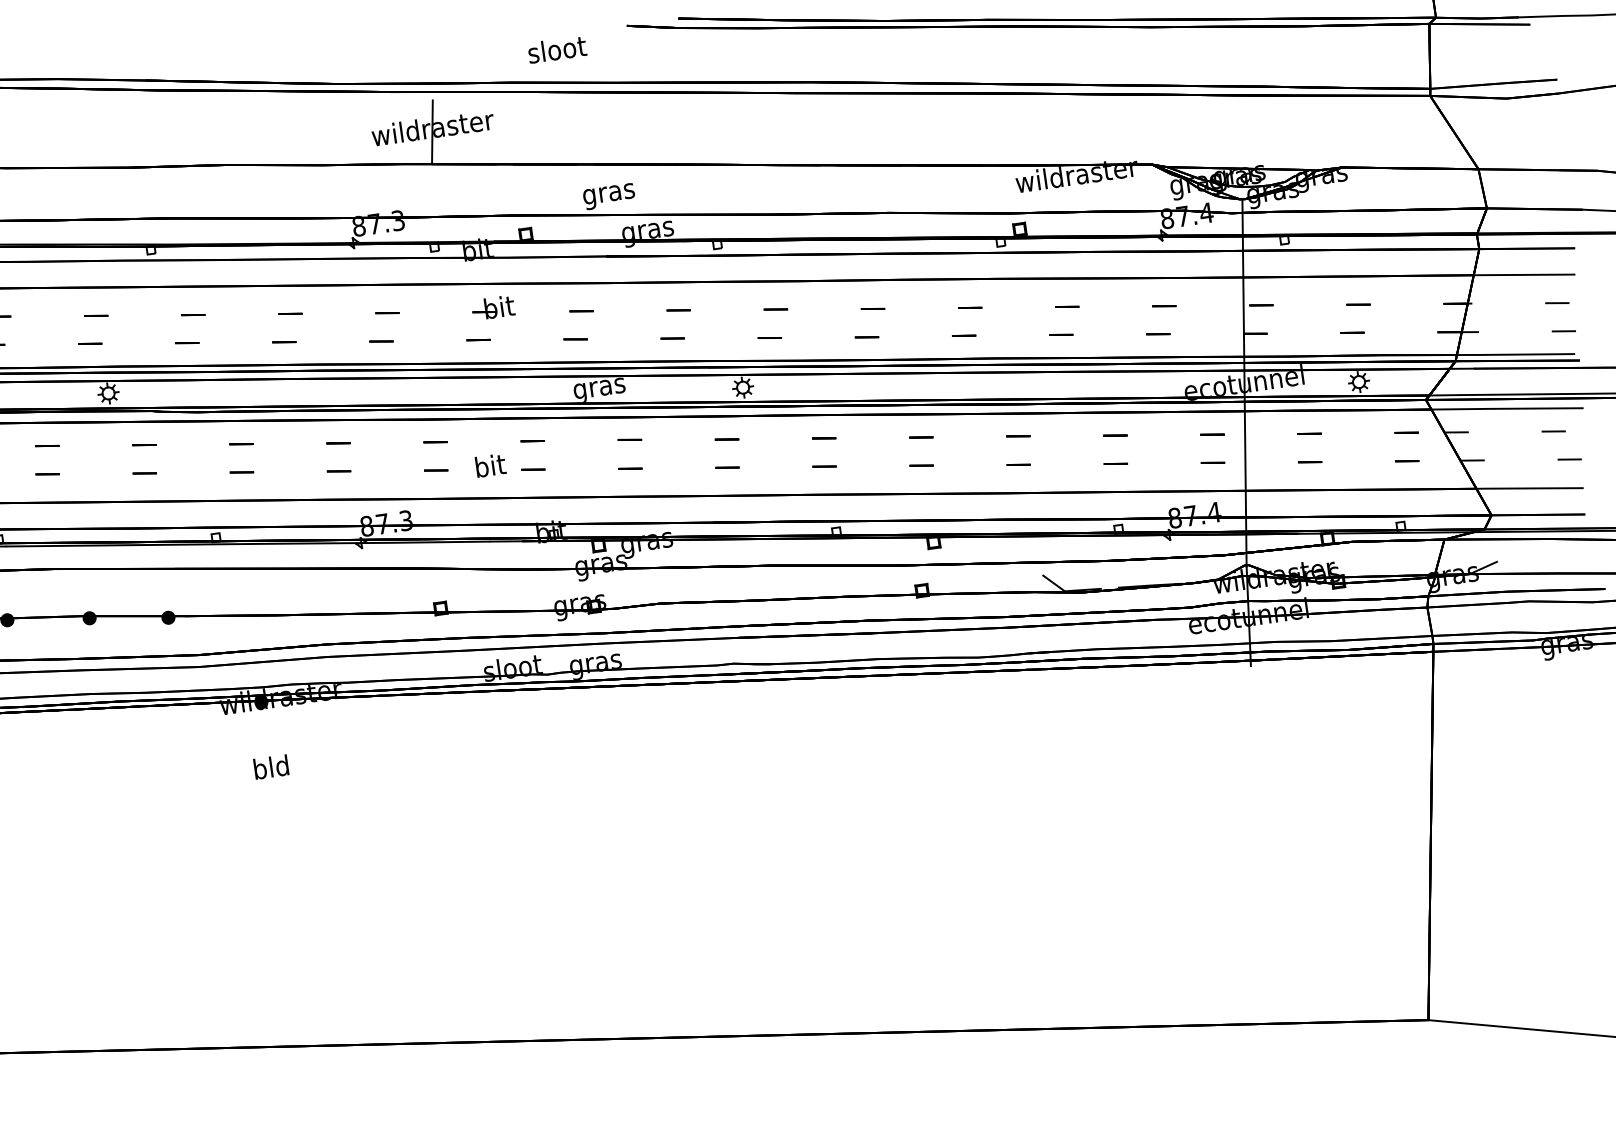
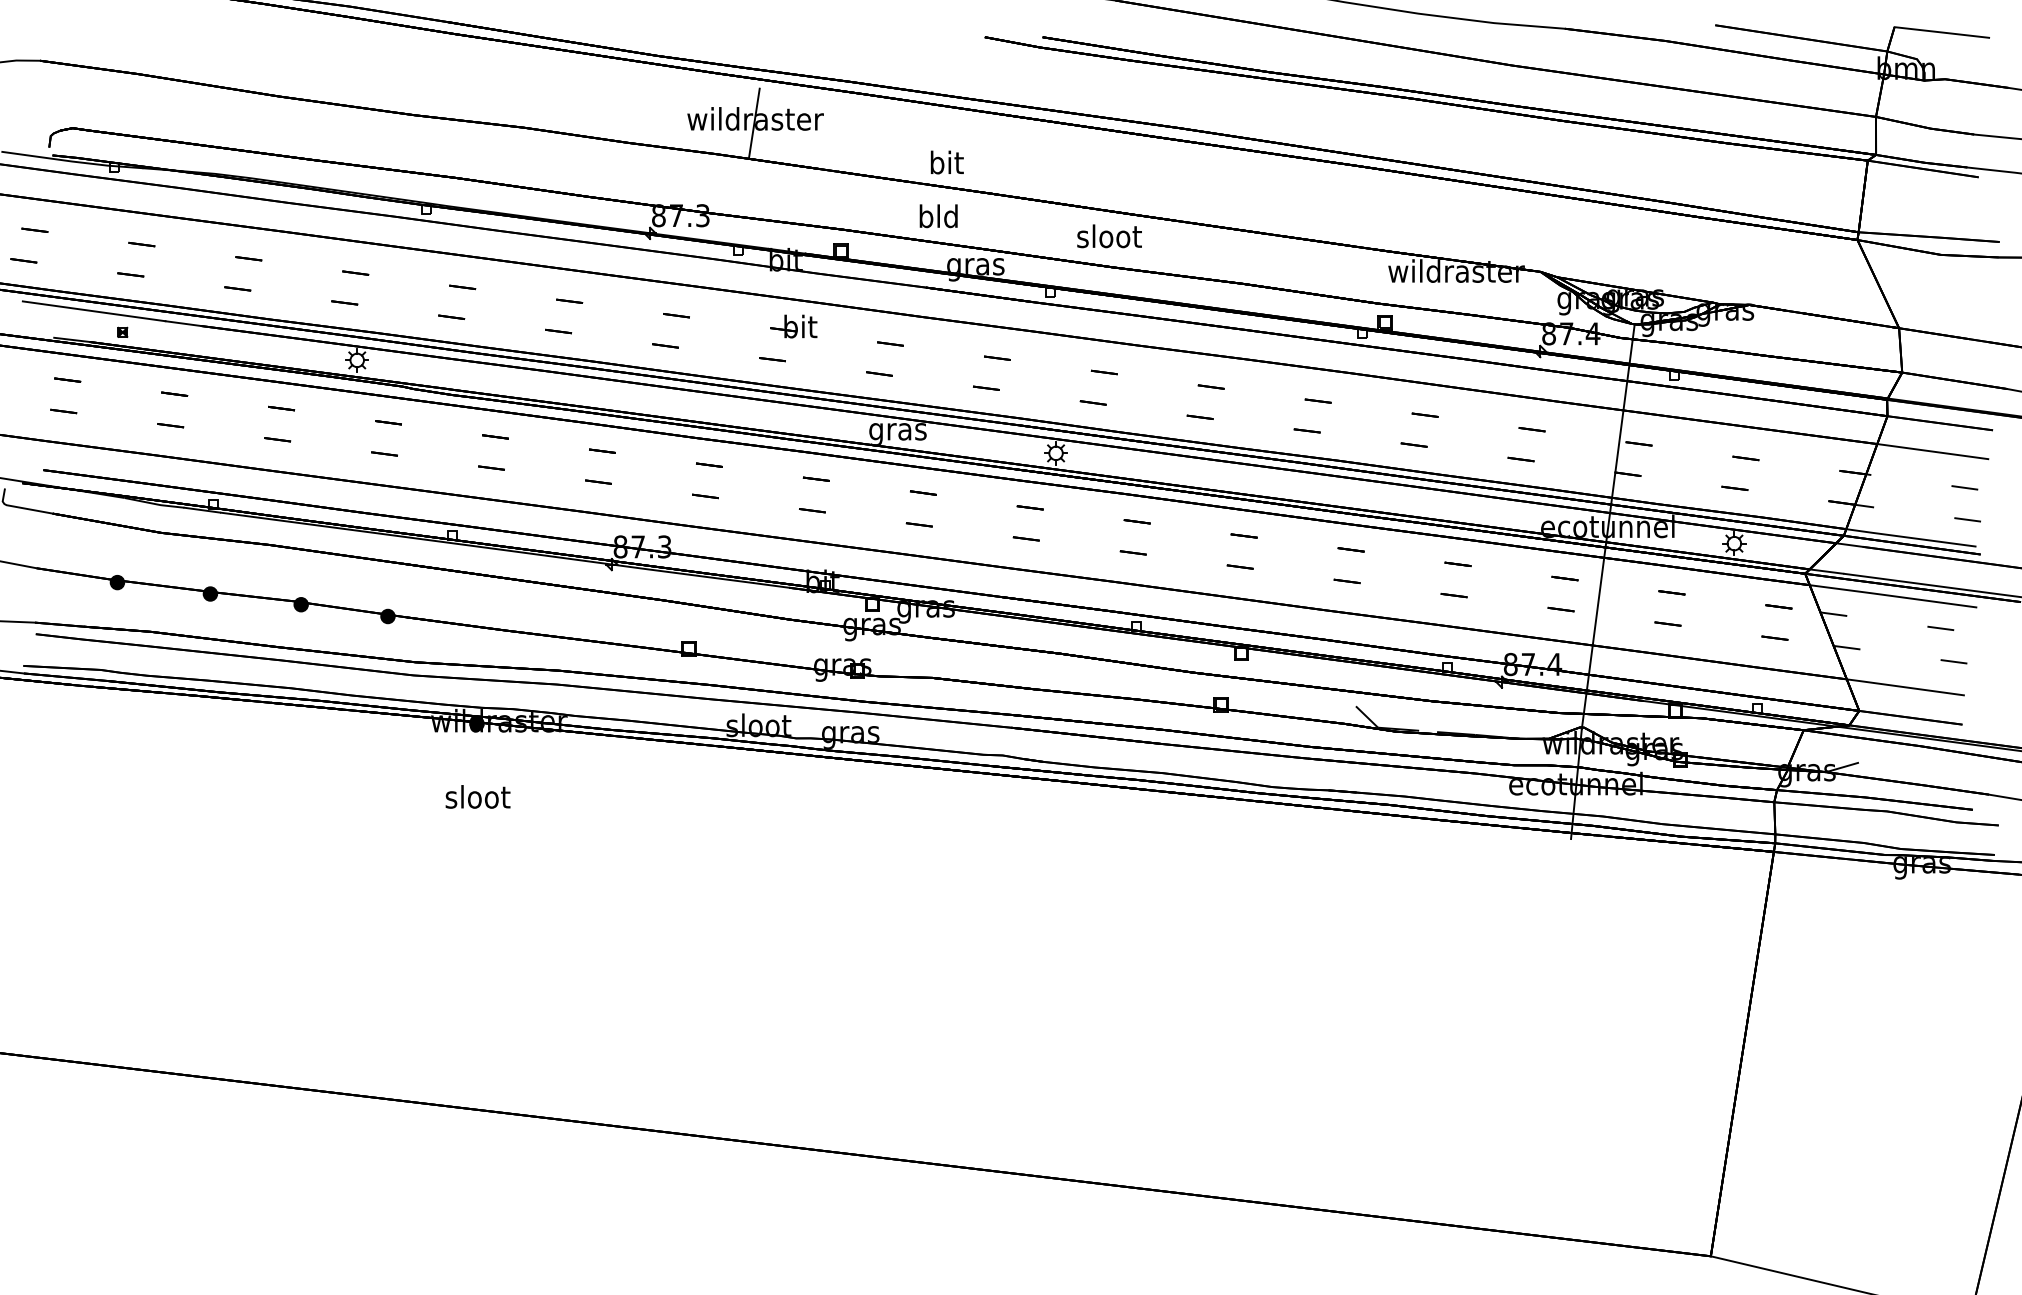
text: (557, 49) -> (1109, 236), moved
text: (608, 194) -> (938, 219), gras -> bld
text: (490, 465) -> (946, 162), moved
text: (271, 766) -> (477, 796), bld -> sloot

